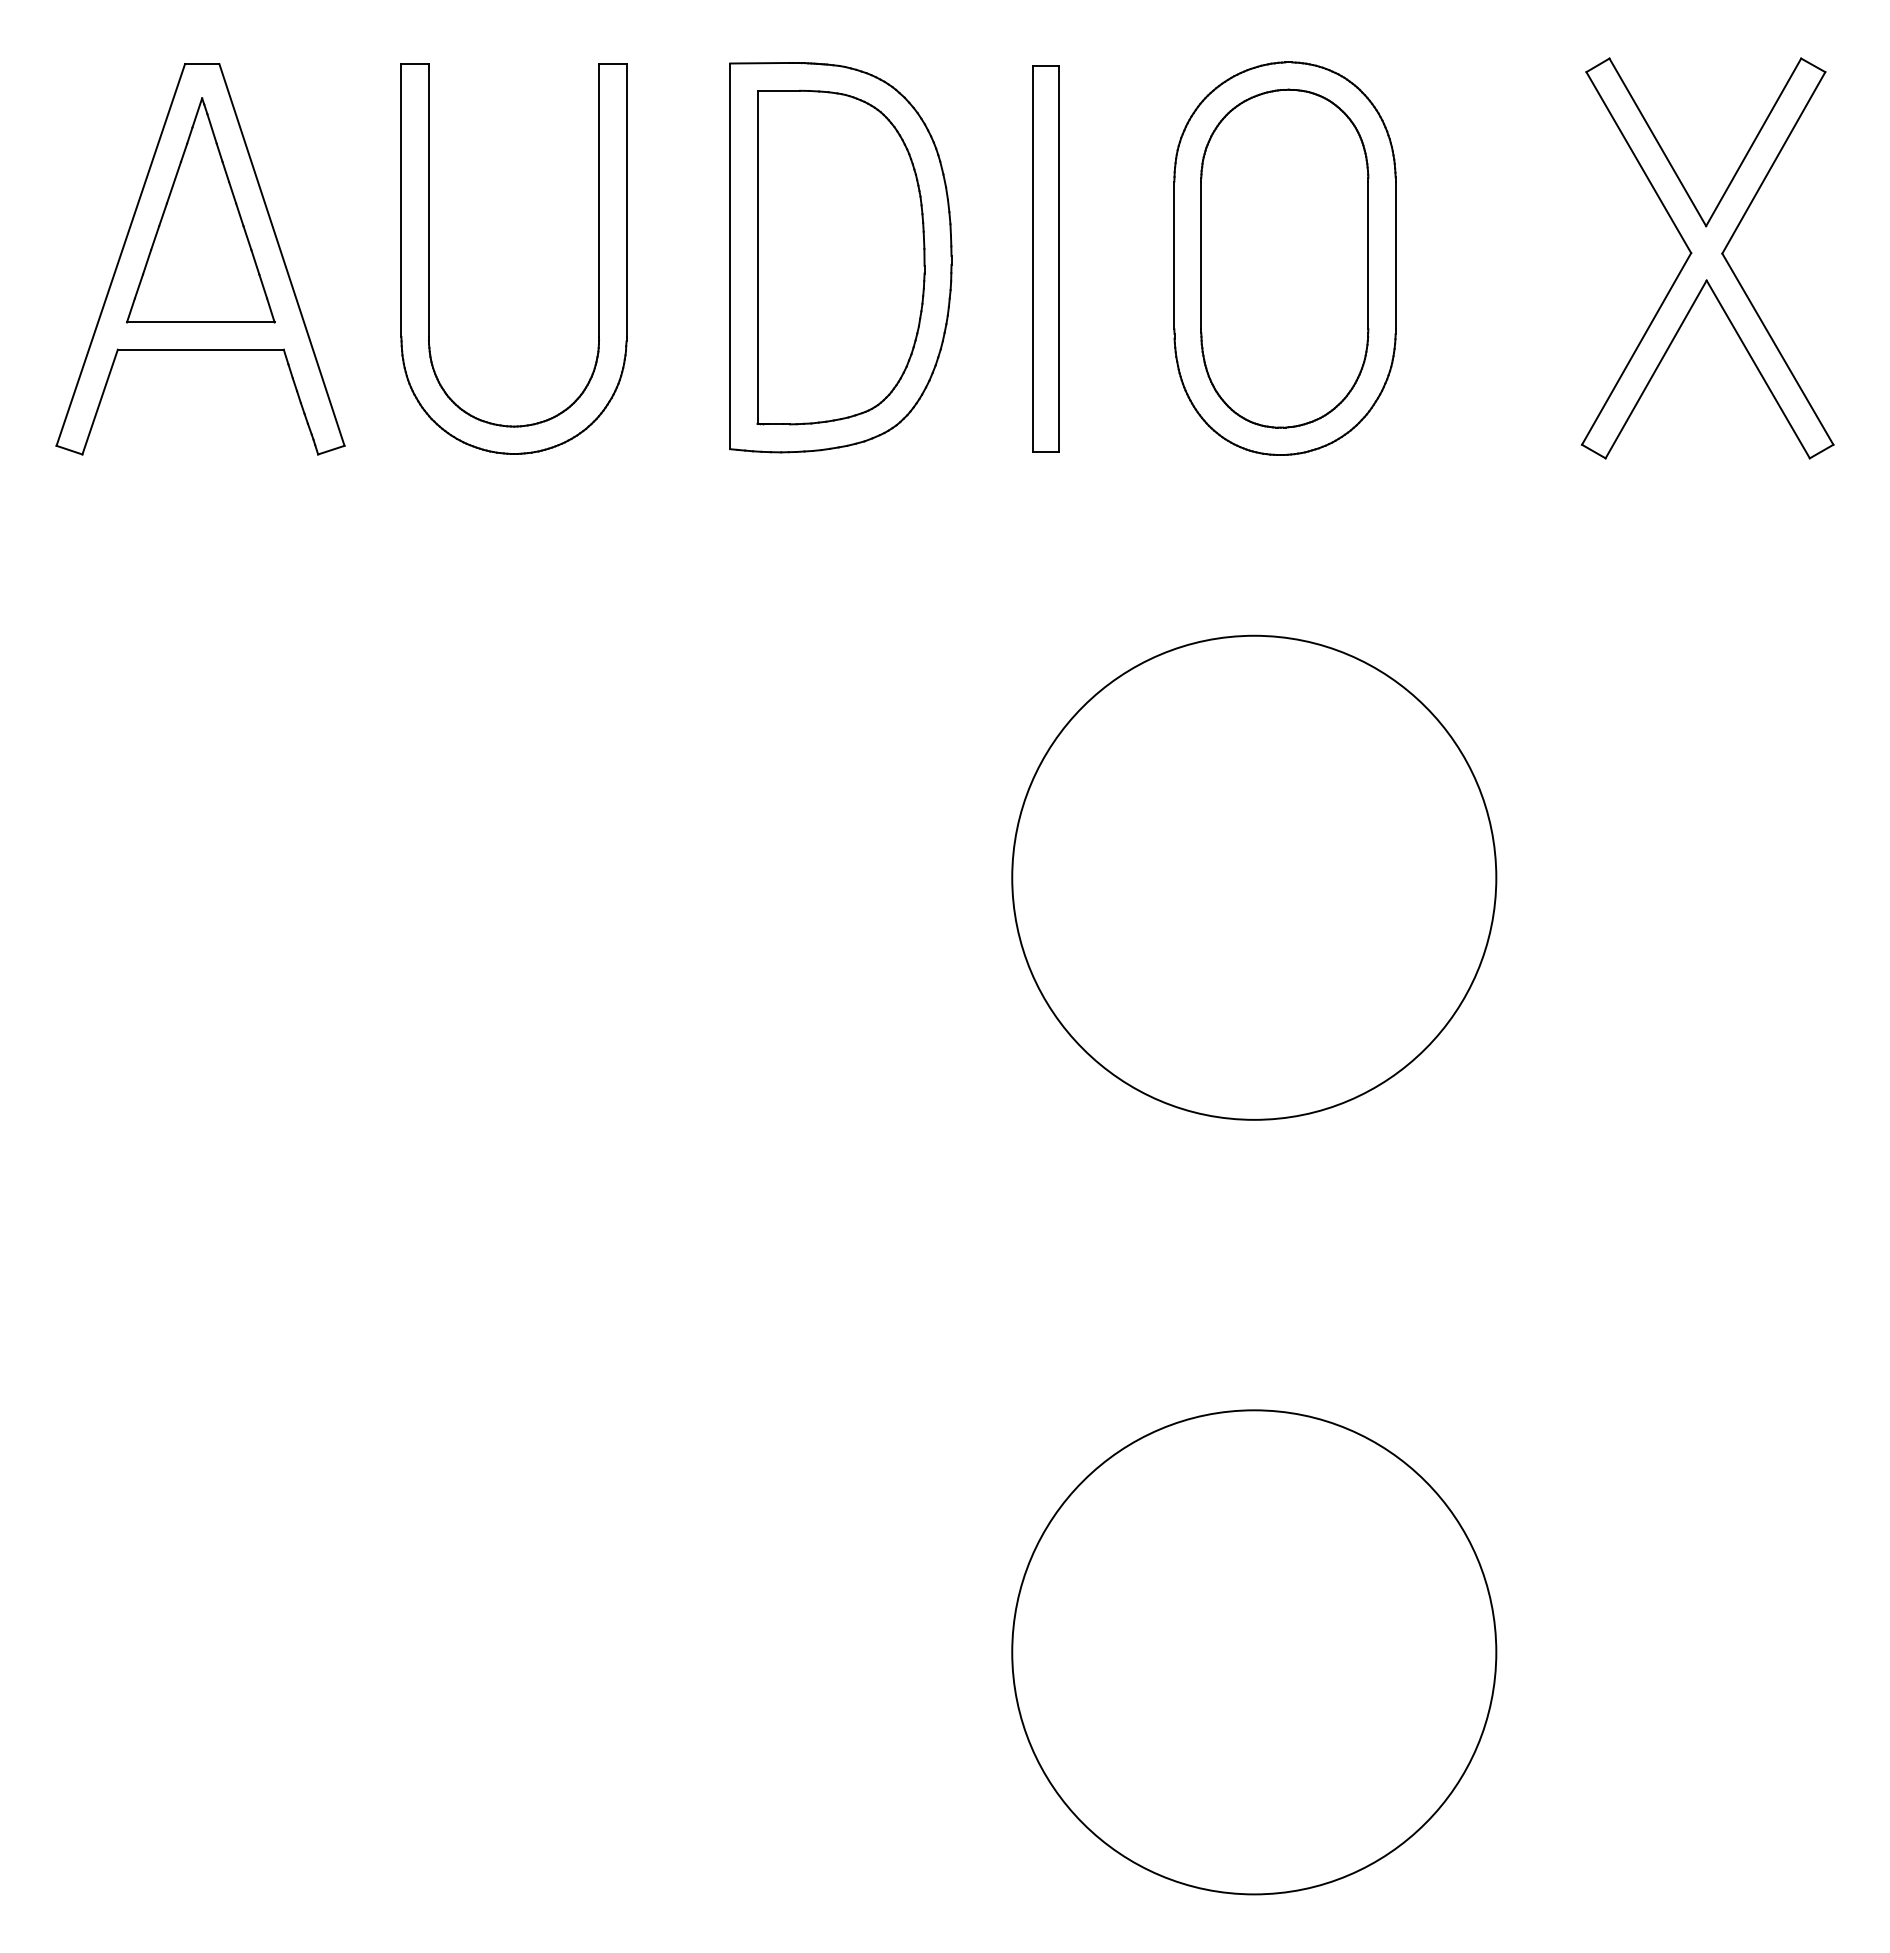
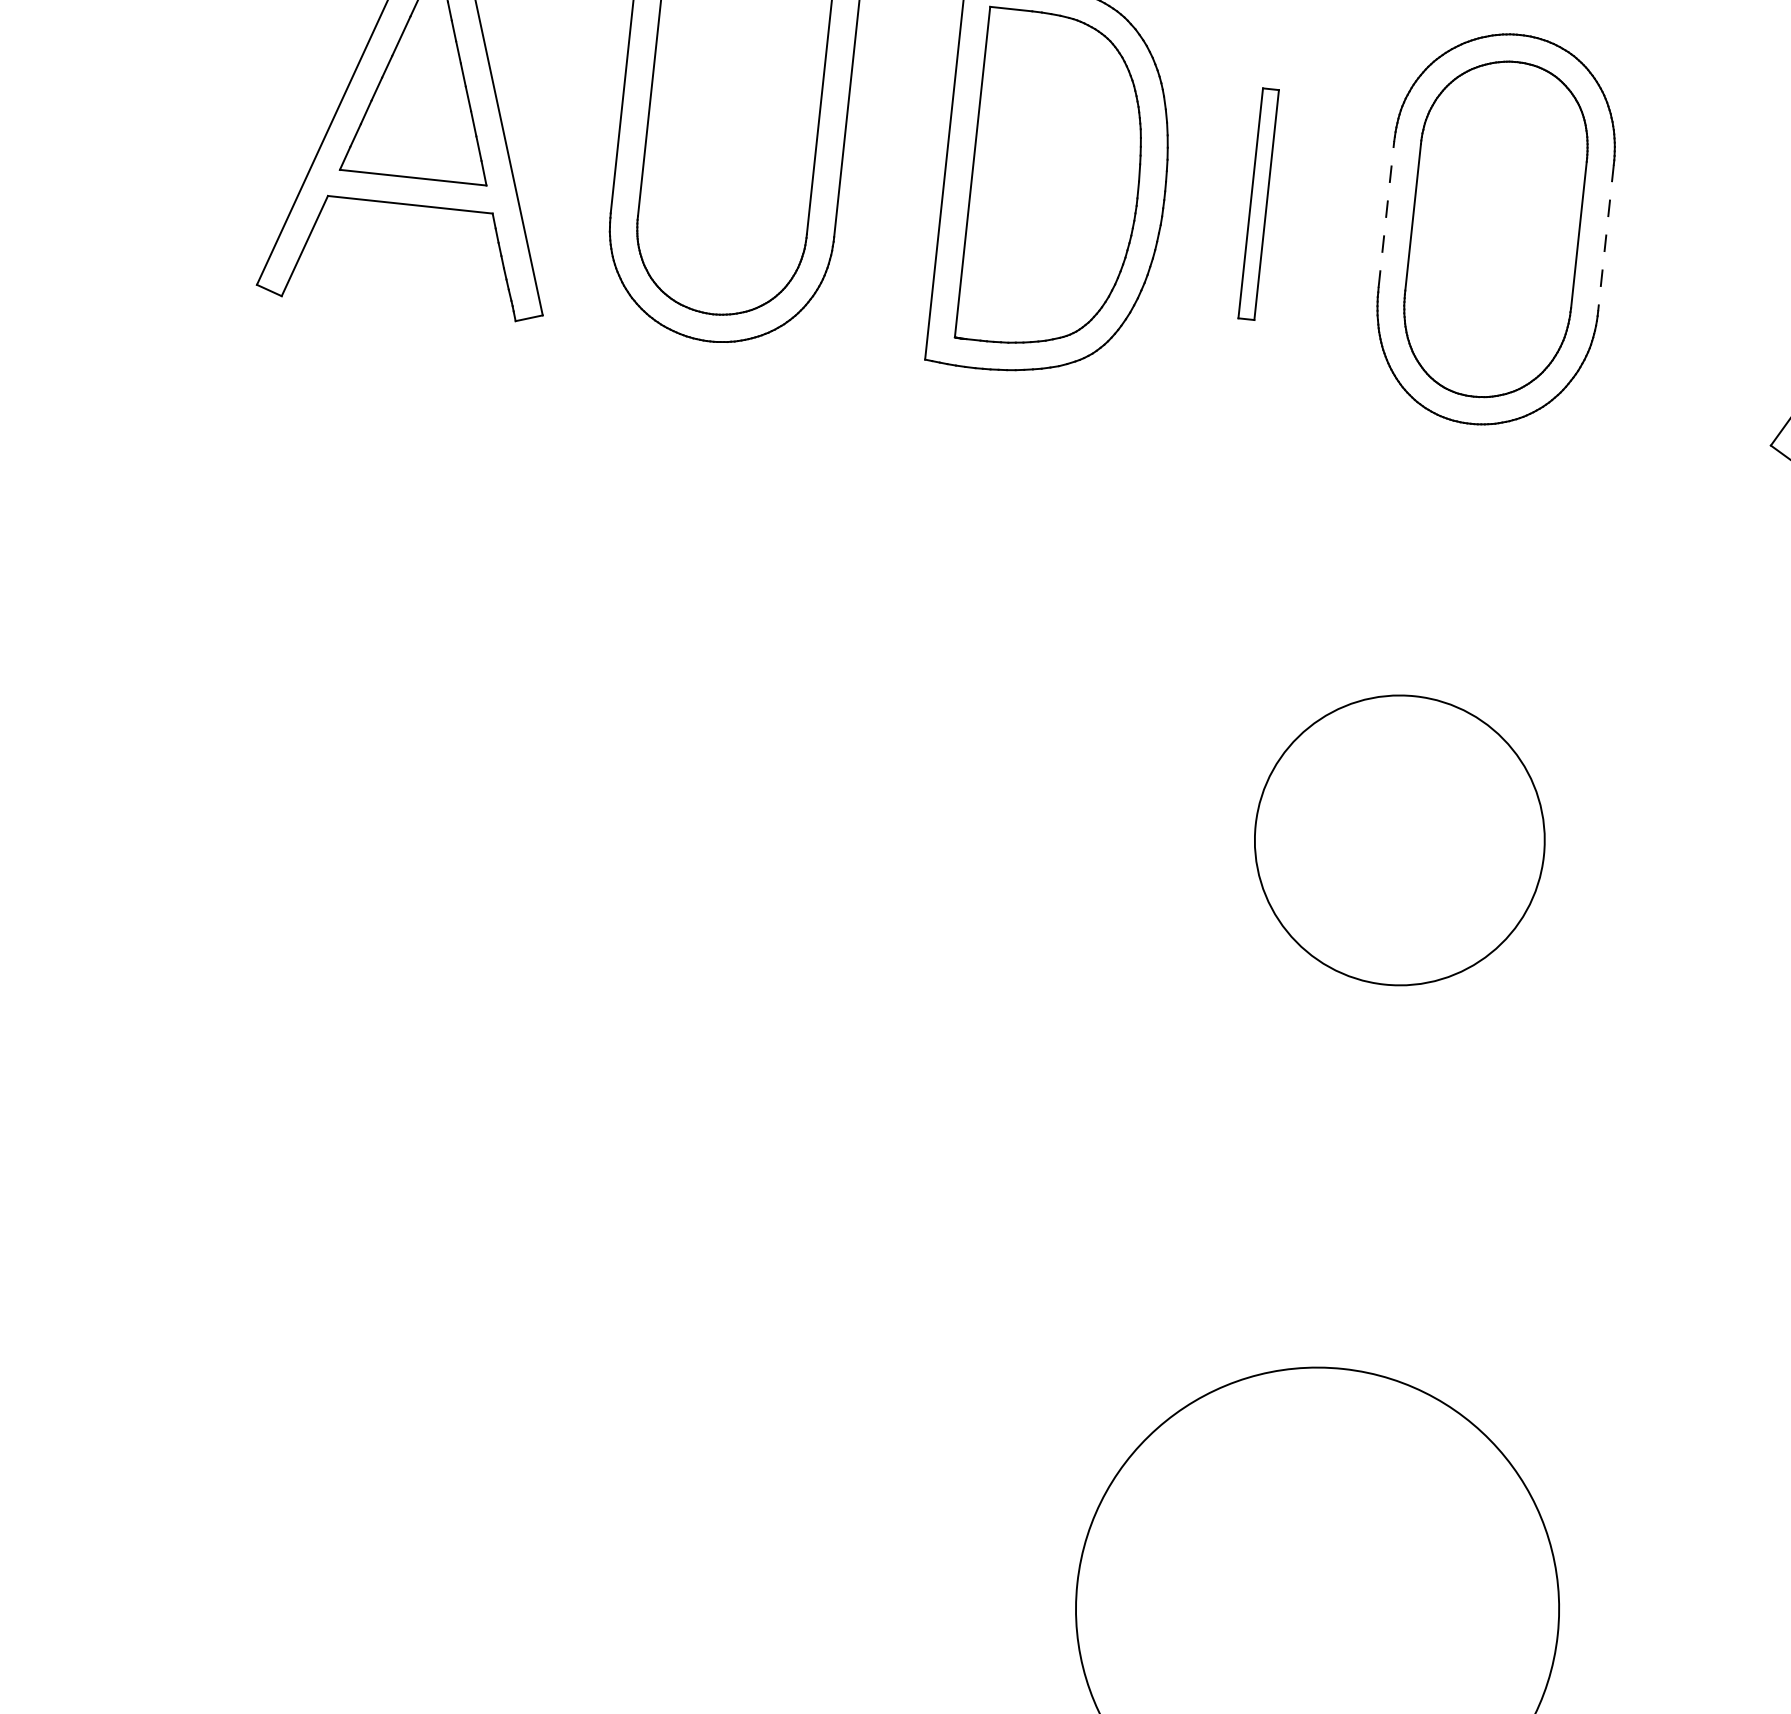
line: (1174, 255) -> (1386, 214), solid -> dashed
line: (1395, 255) -> (1605, 237), solid -> dashed
part: (1045, 258) -> (1258, 203), size x0.6
circle: (1254, 877) -> (1399, 840), size x0.6

